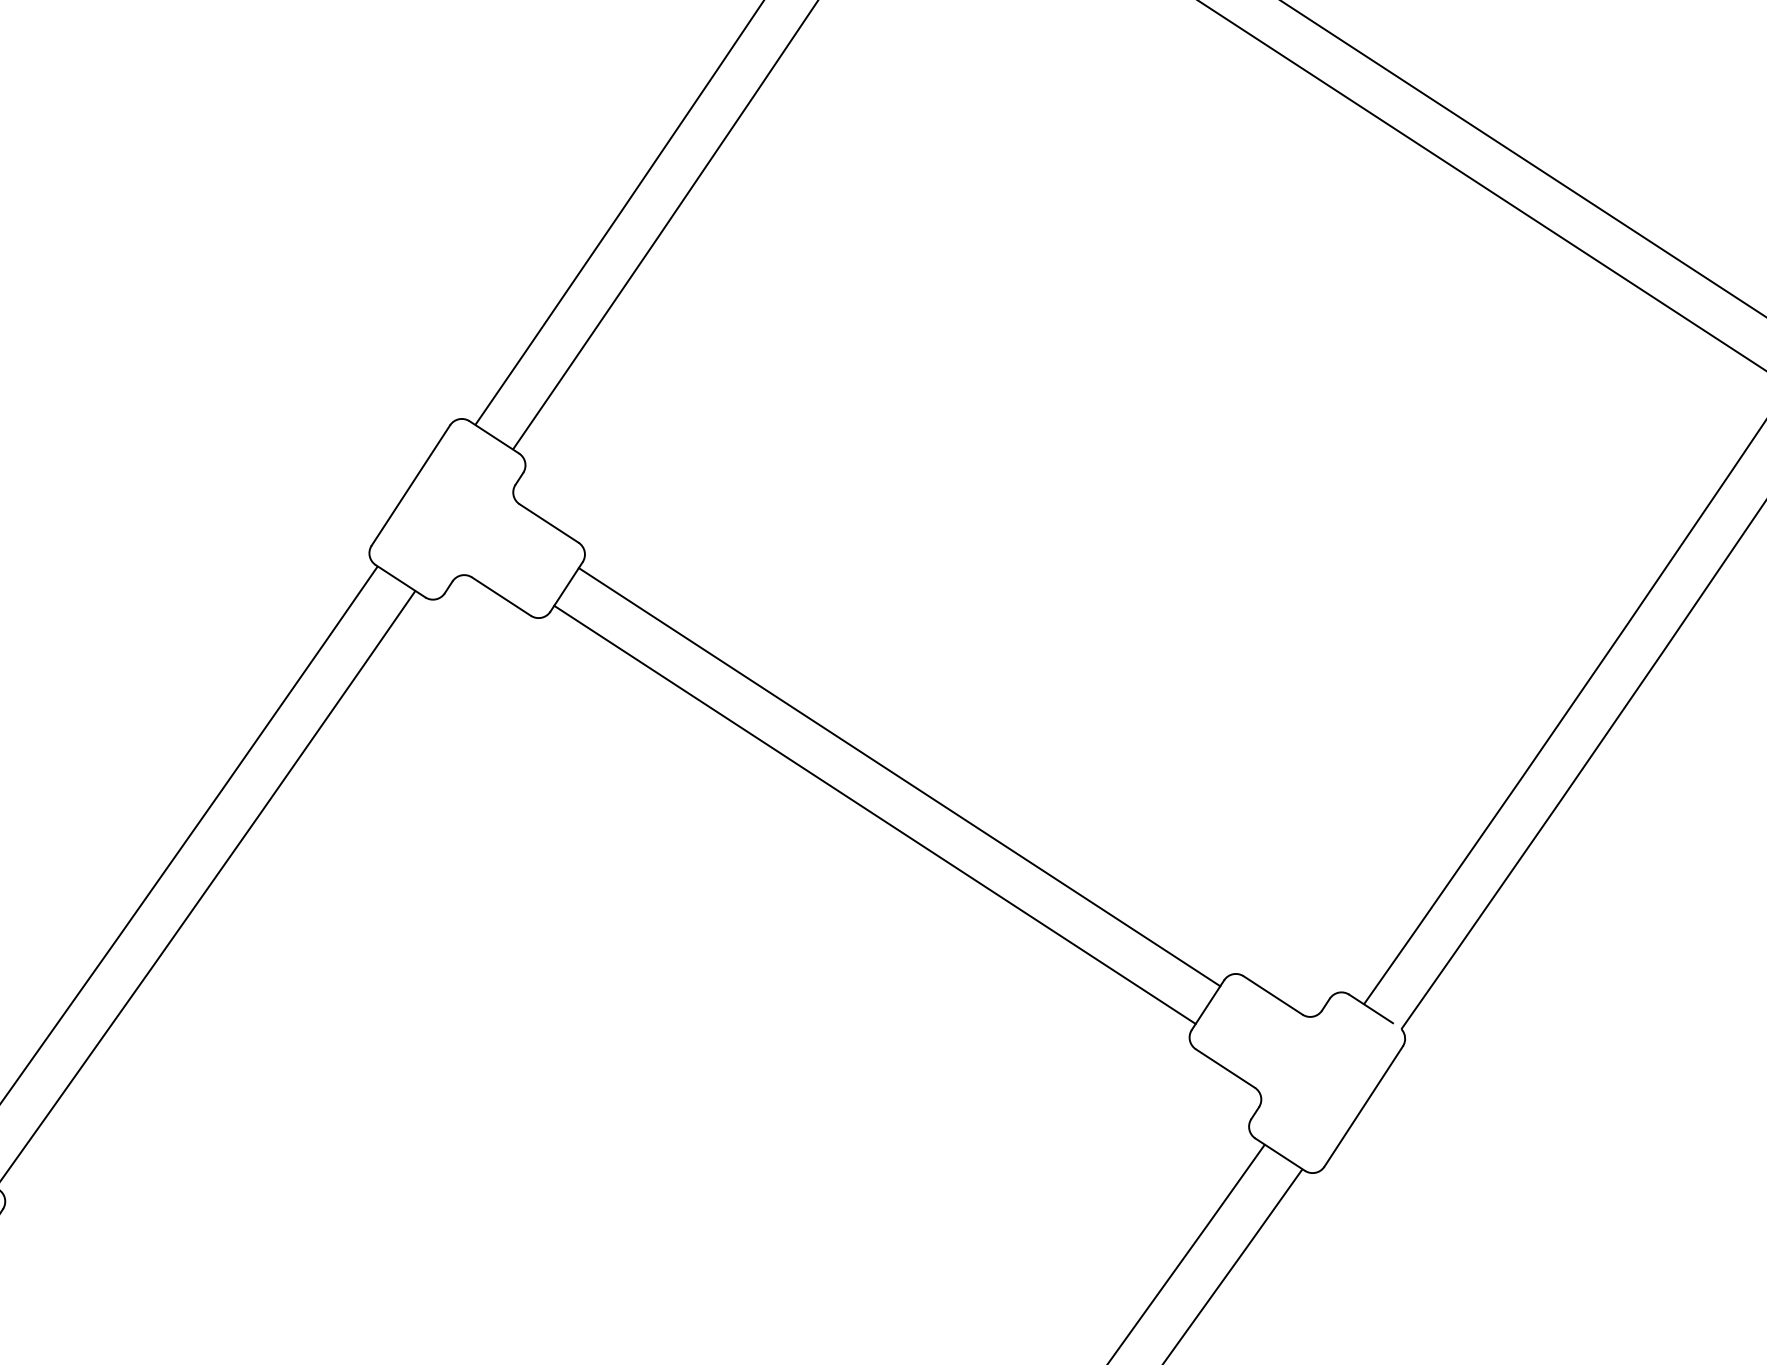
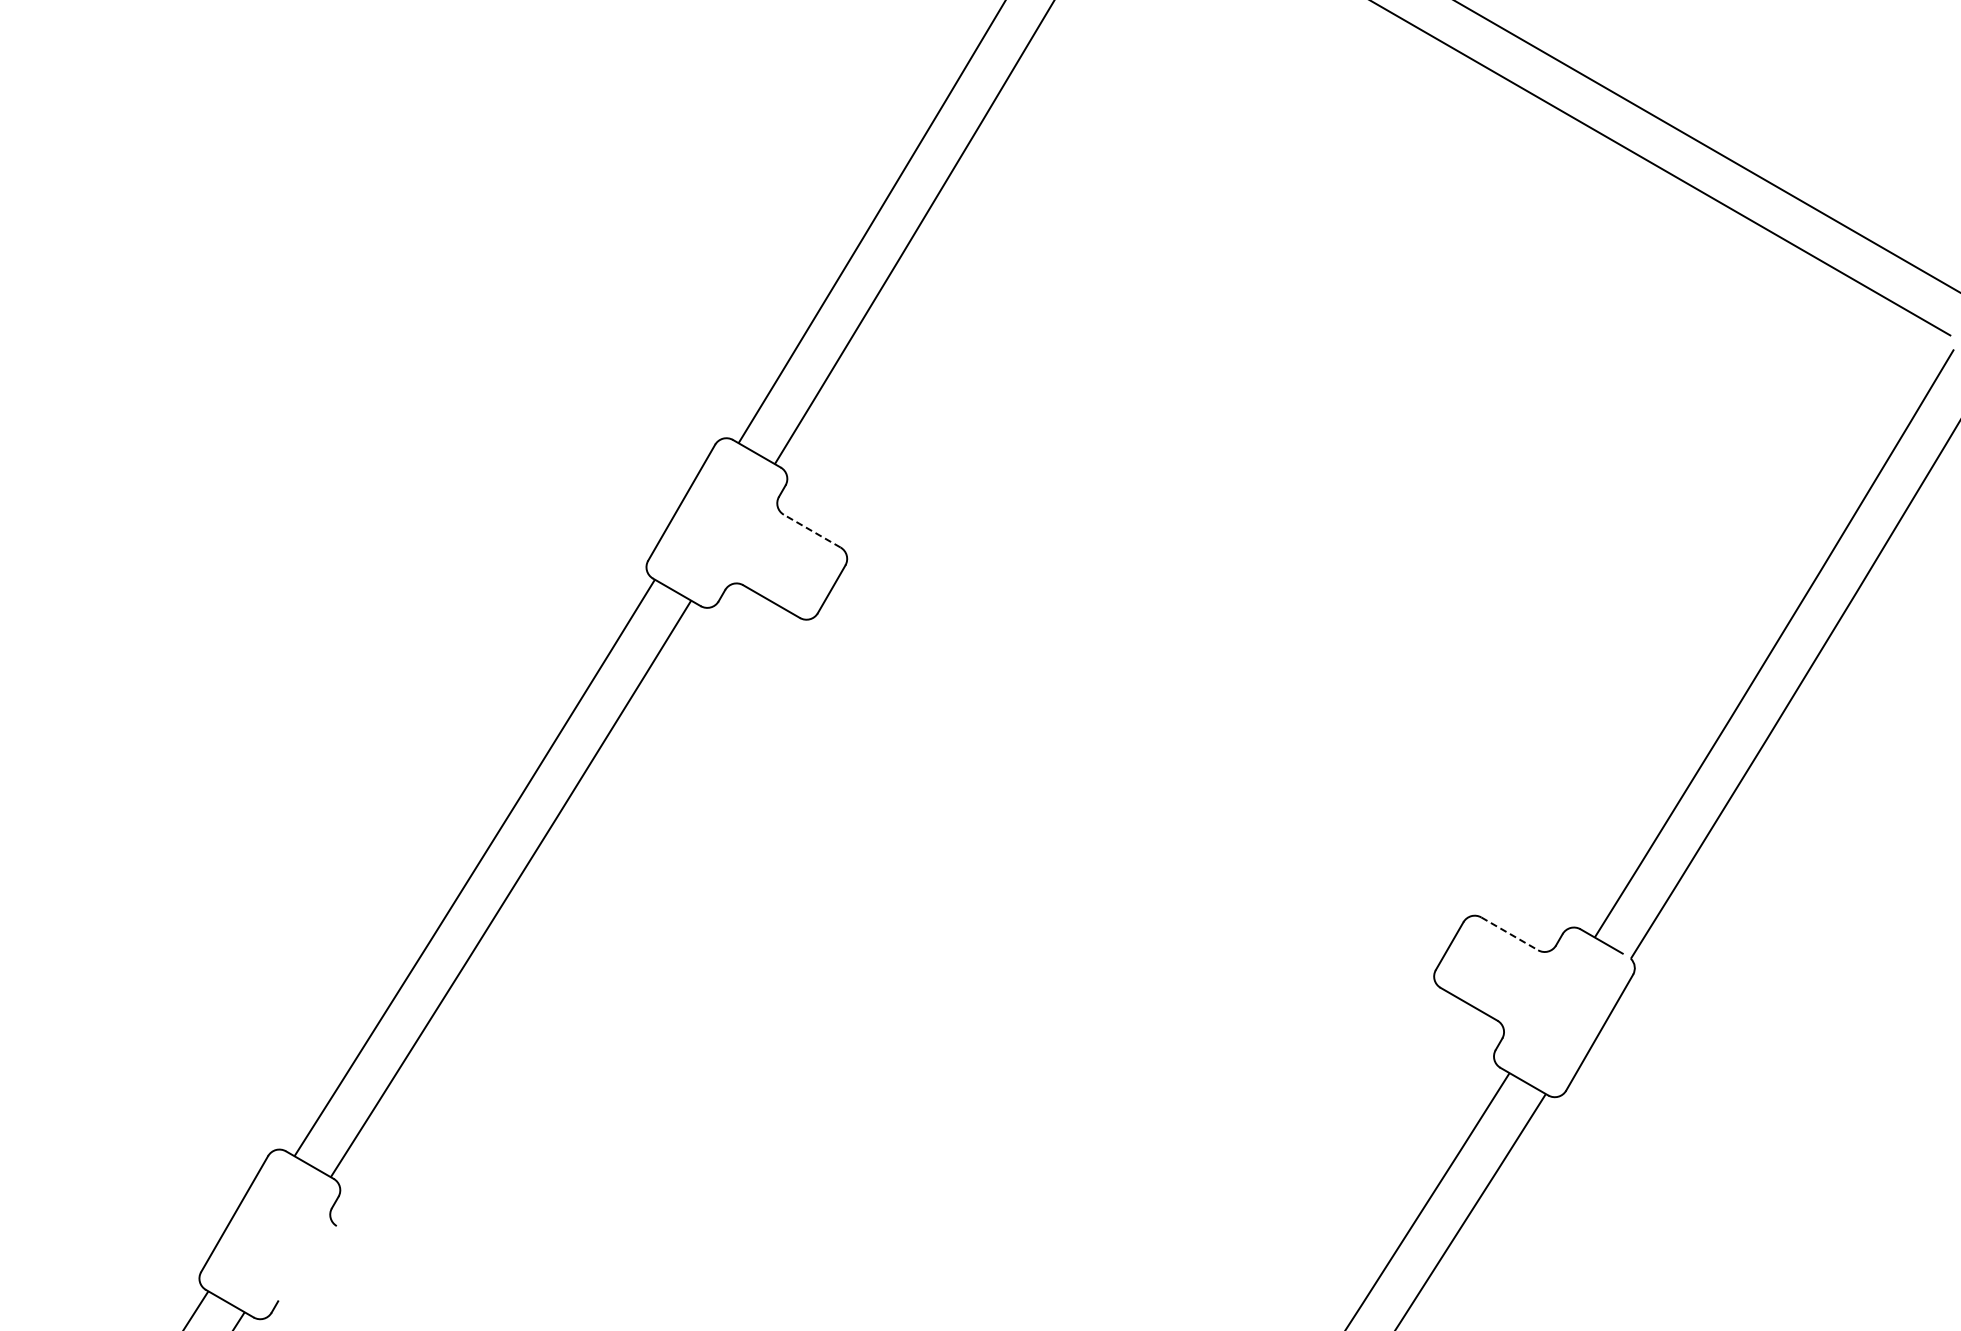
line: (549, 523) -> (812, 531), solid -> dashed
line: (899, 777) -> (1151, 749), removed
line: (875, 814) -> (1130, 785), removed
line: (1272, 995) -> (1509, 933), solid -> dashed

